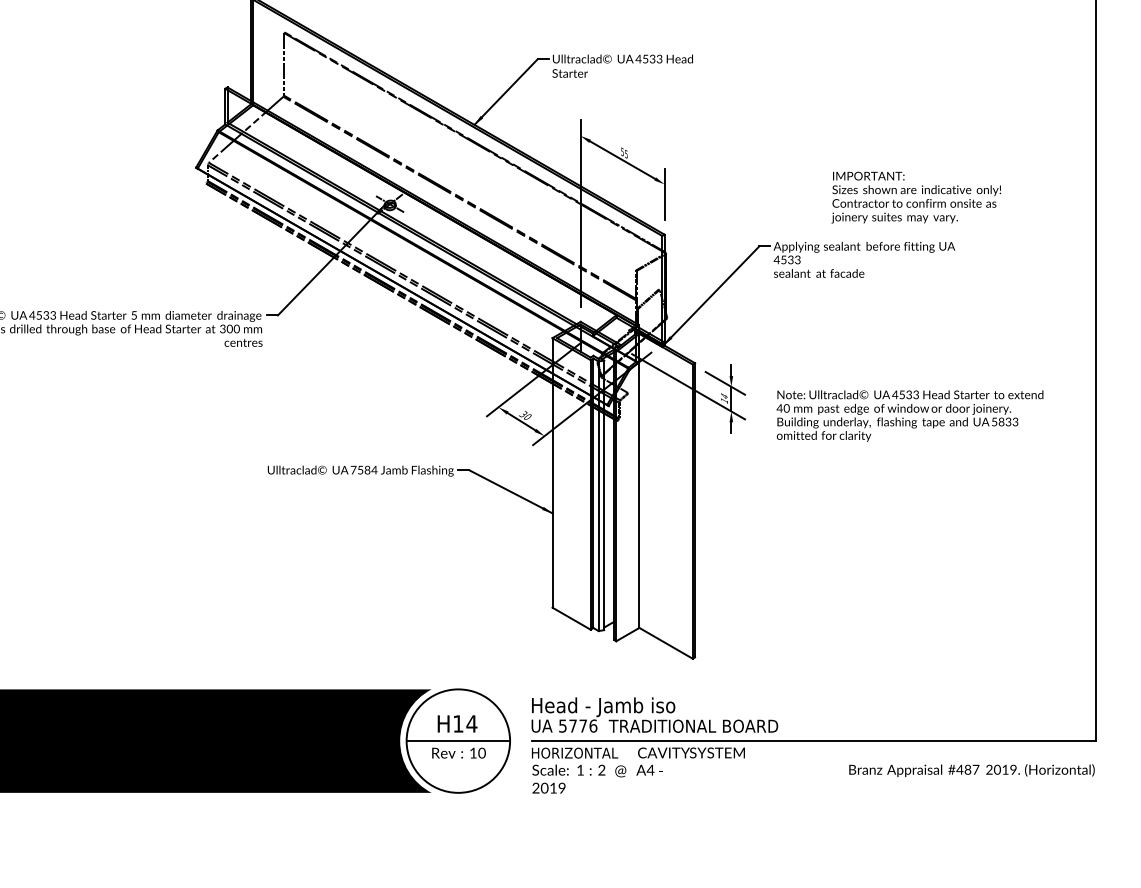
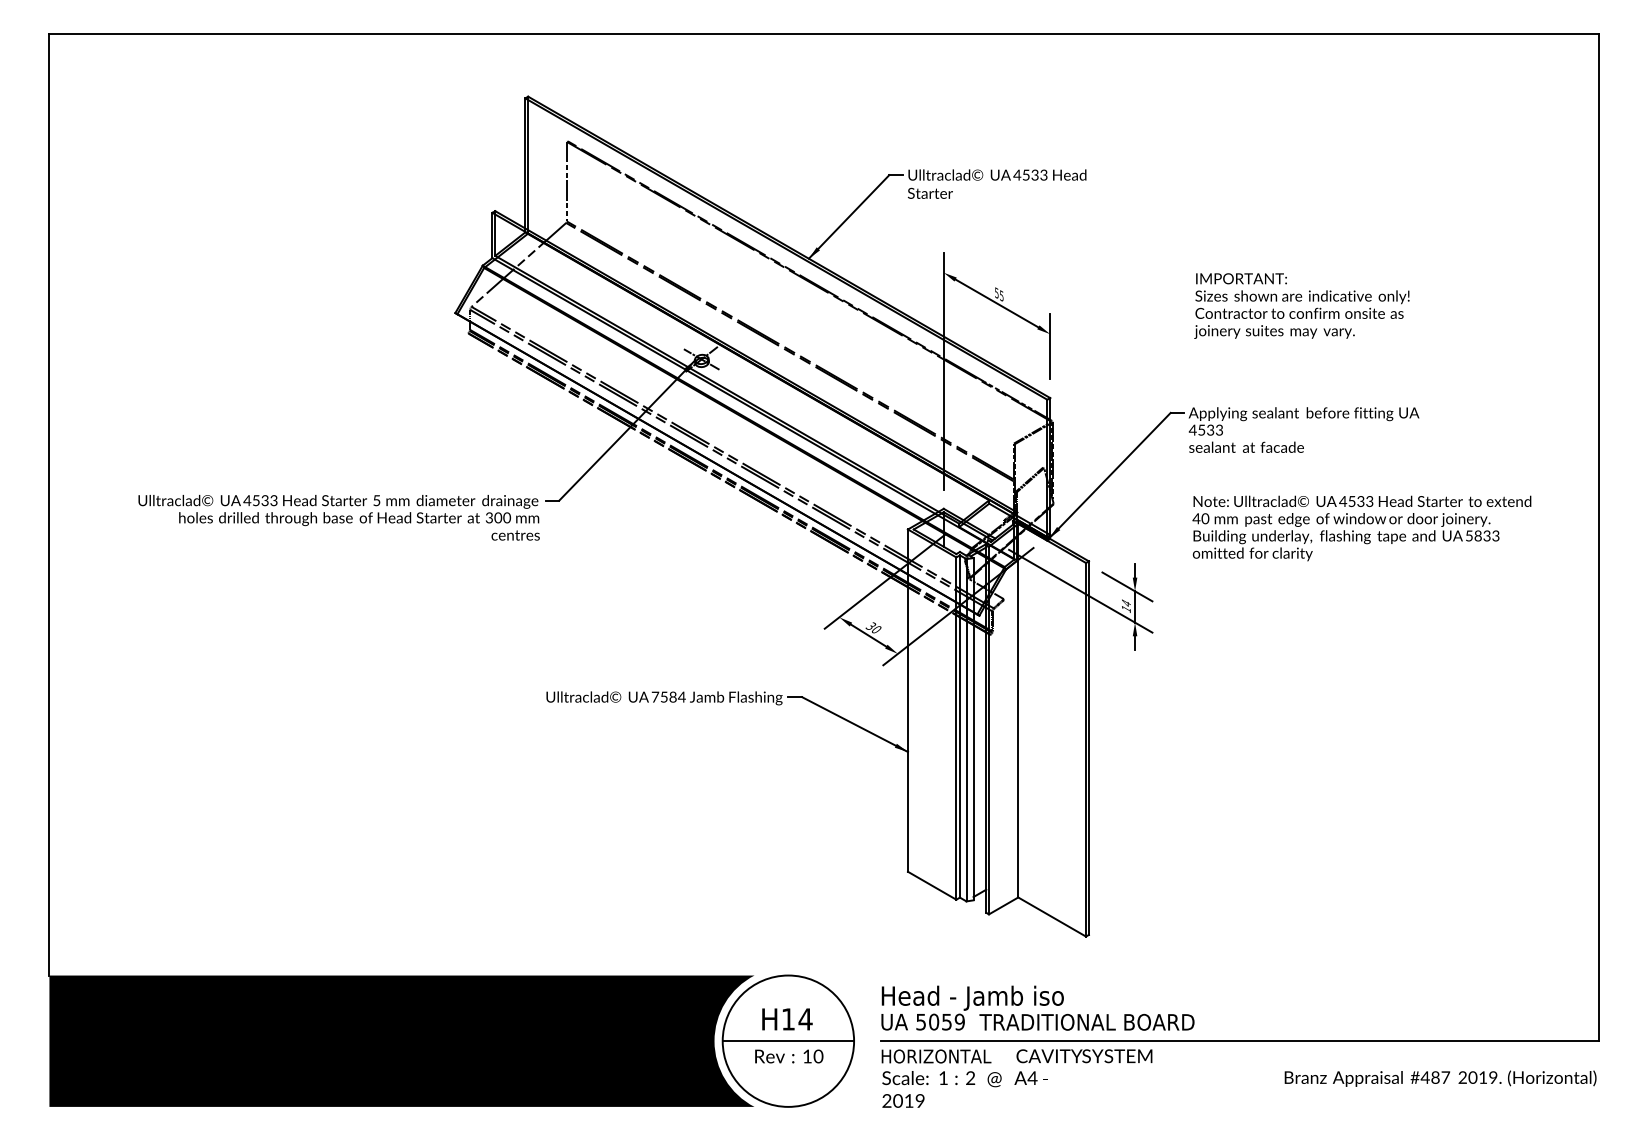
text: (915, 197) -> (1301, 305), moved
text: (909, 416) -> (1361, 528), moved
text: (582, 725) -> (946, 1021), 5776 -> 5059

